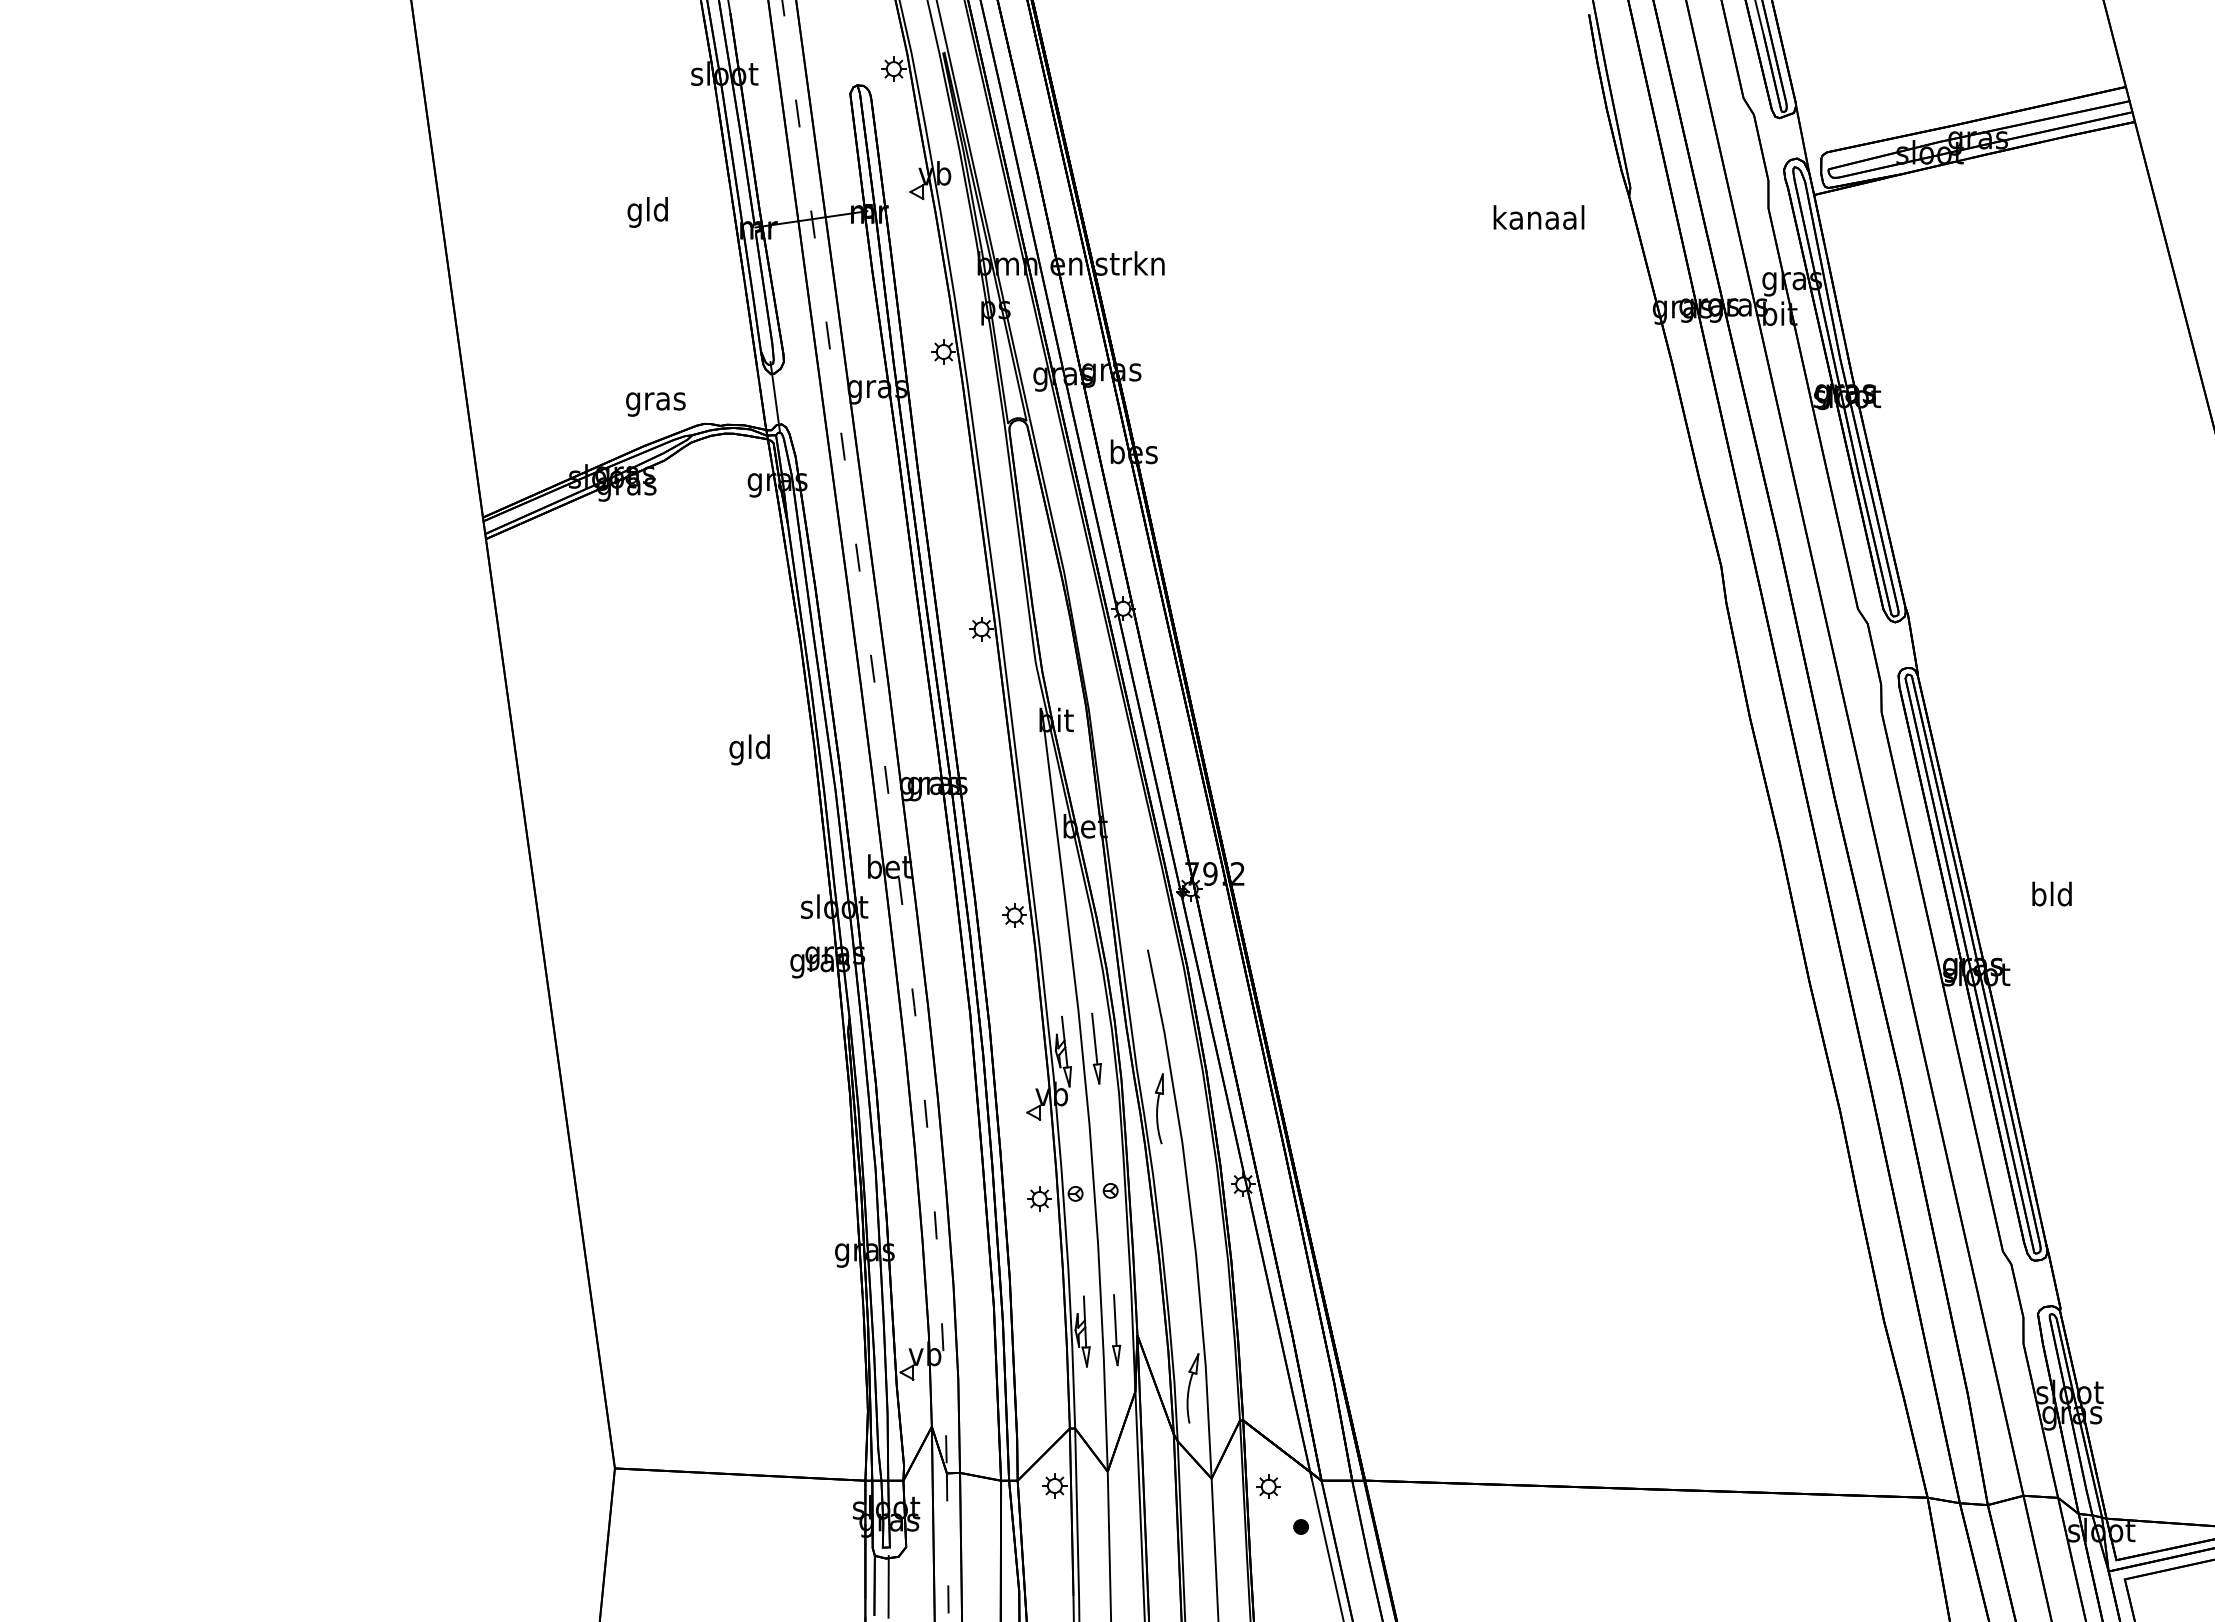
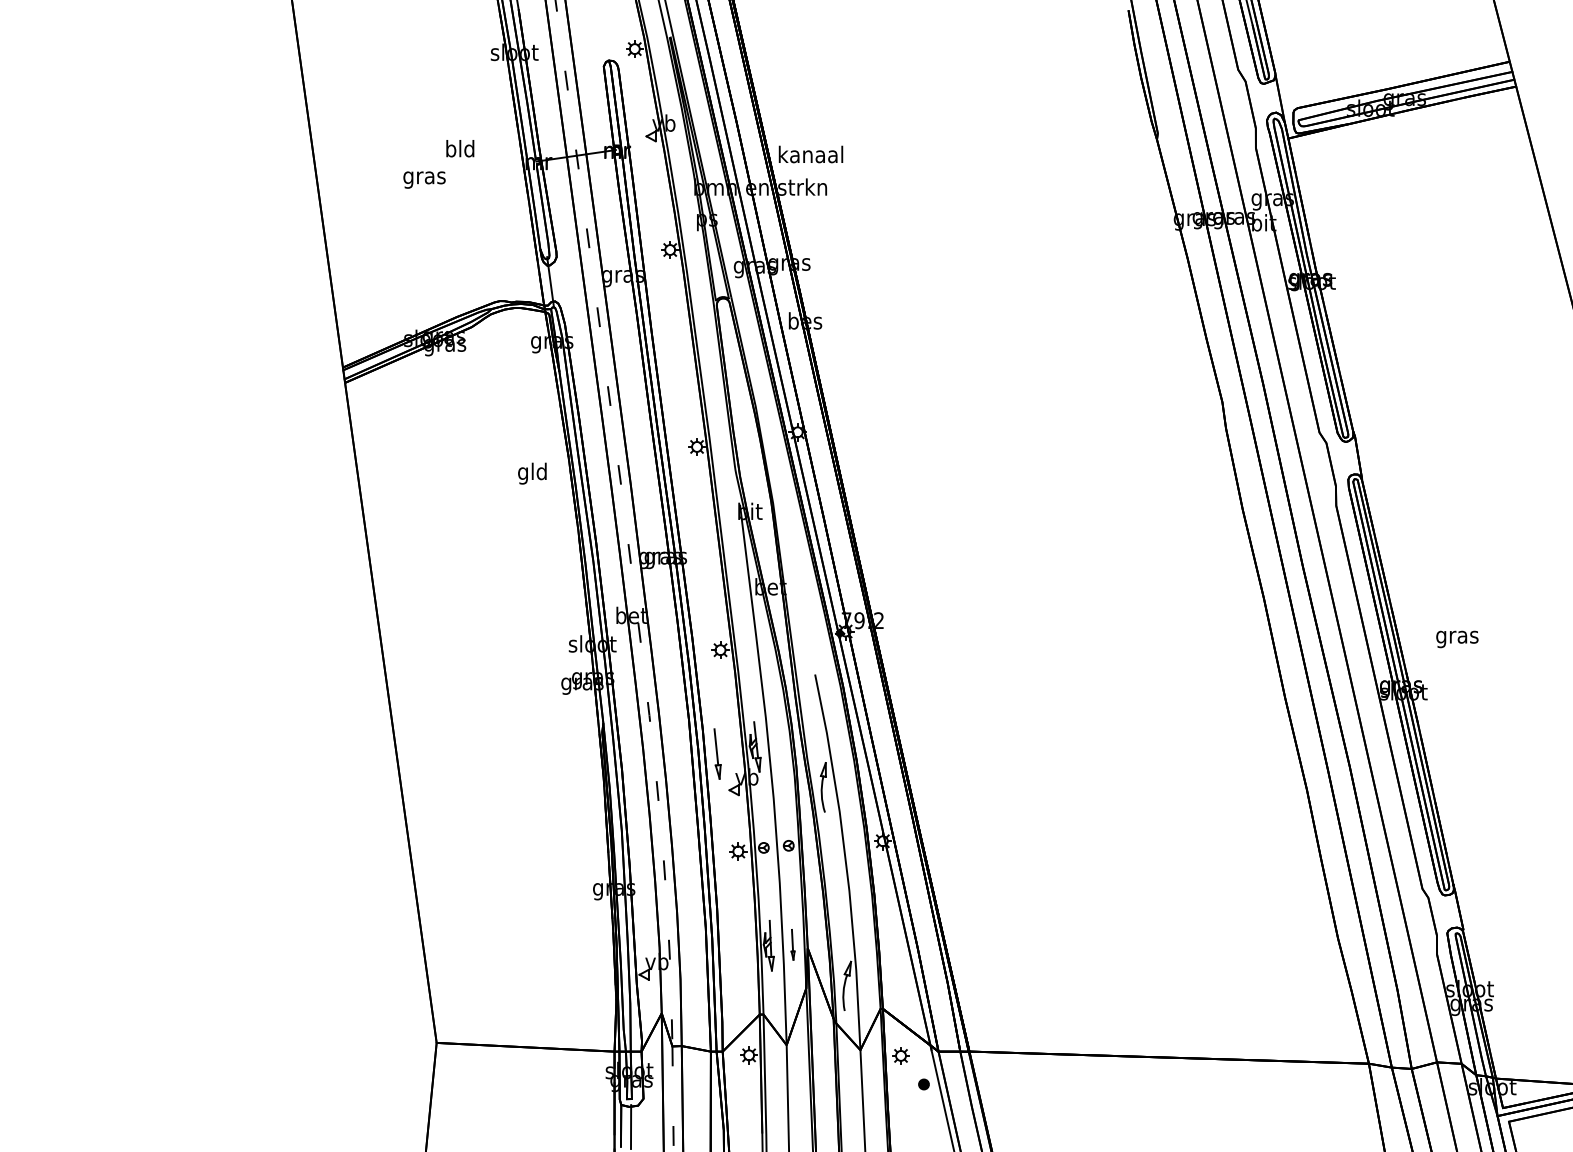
text: (634, 212) -> (450, 150), gld -> bld
text: (1538, 217) -> (810, 154), moved
text: (655, 404) -> (424, 180), moved
text: (749, 749) -> (532, 473), moved
text: (2051, 896) -> (1456, 636), bld -> gras
part: (1096, 1048) -> (717, 753), moved
part: (1116, 1330) -> (792, 944), size x0.6

